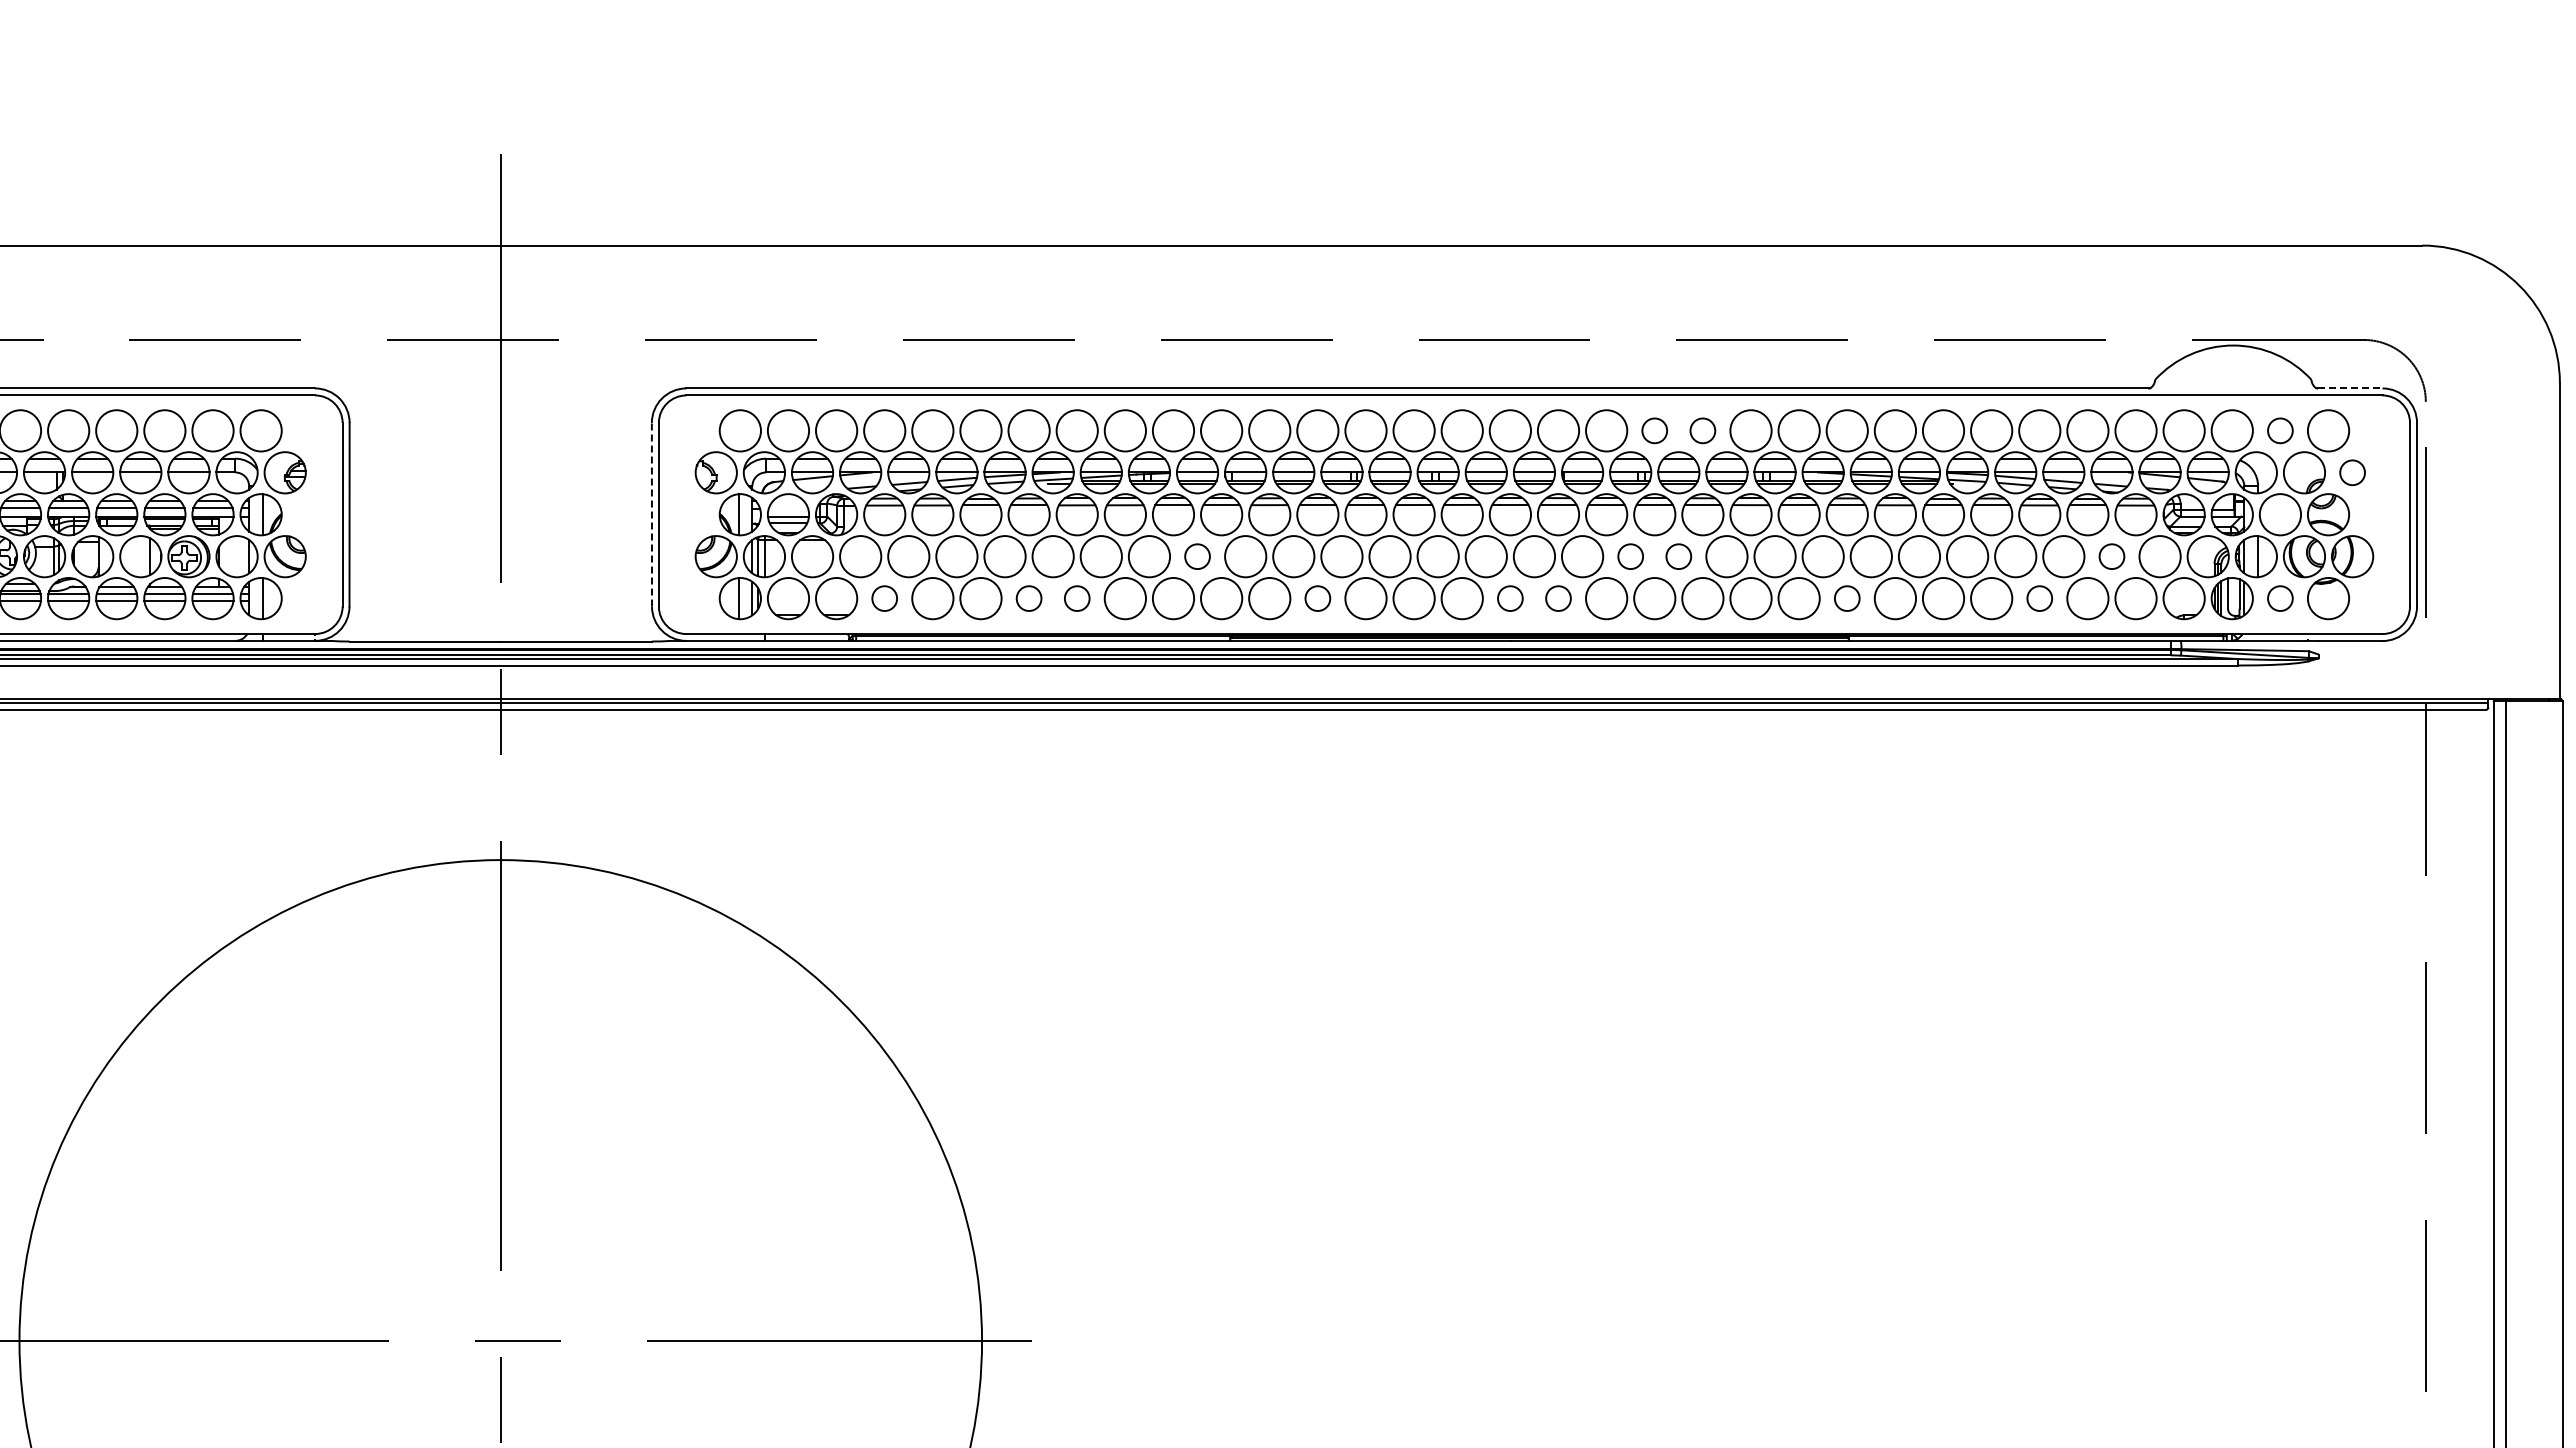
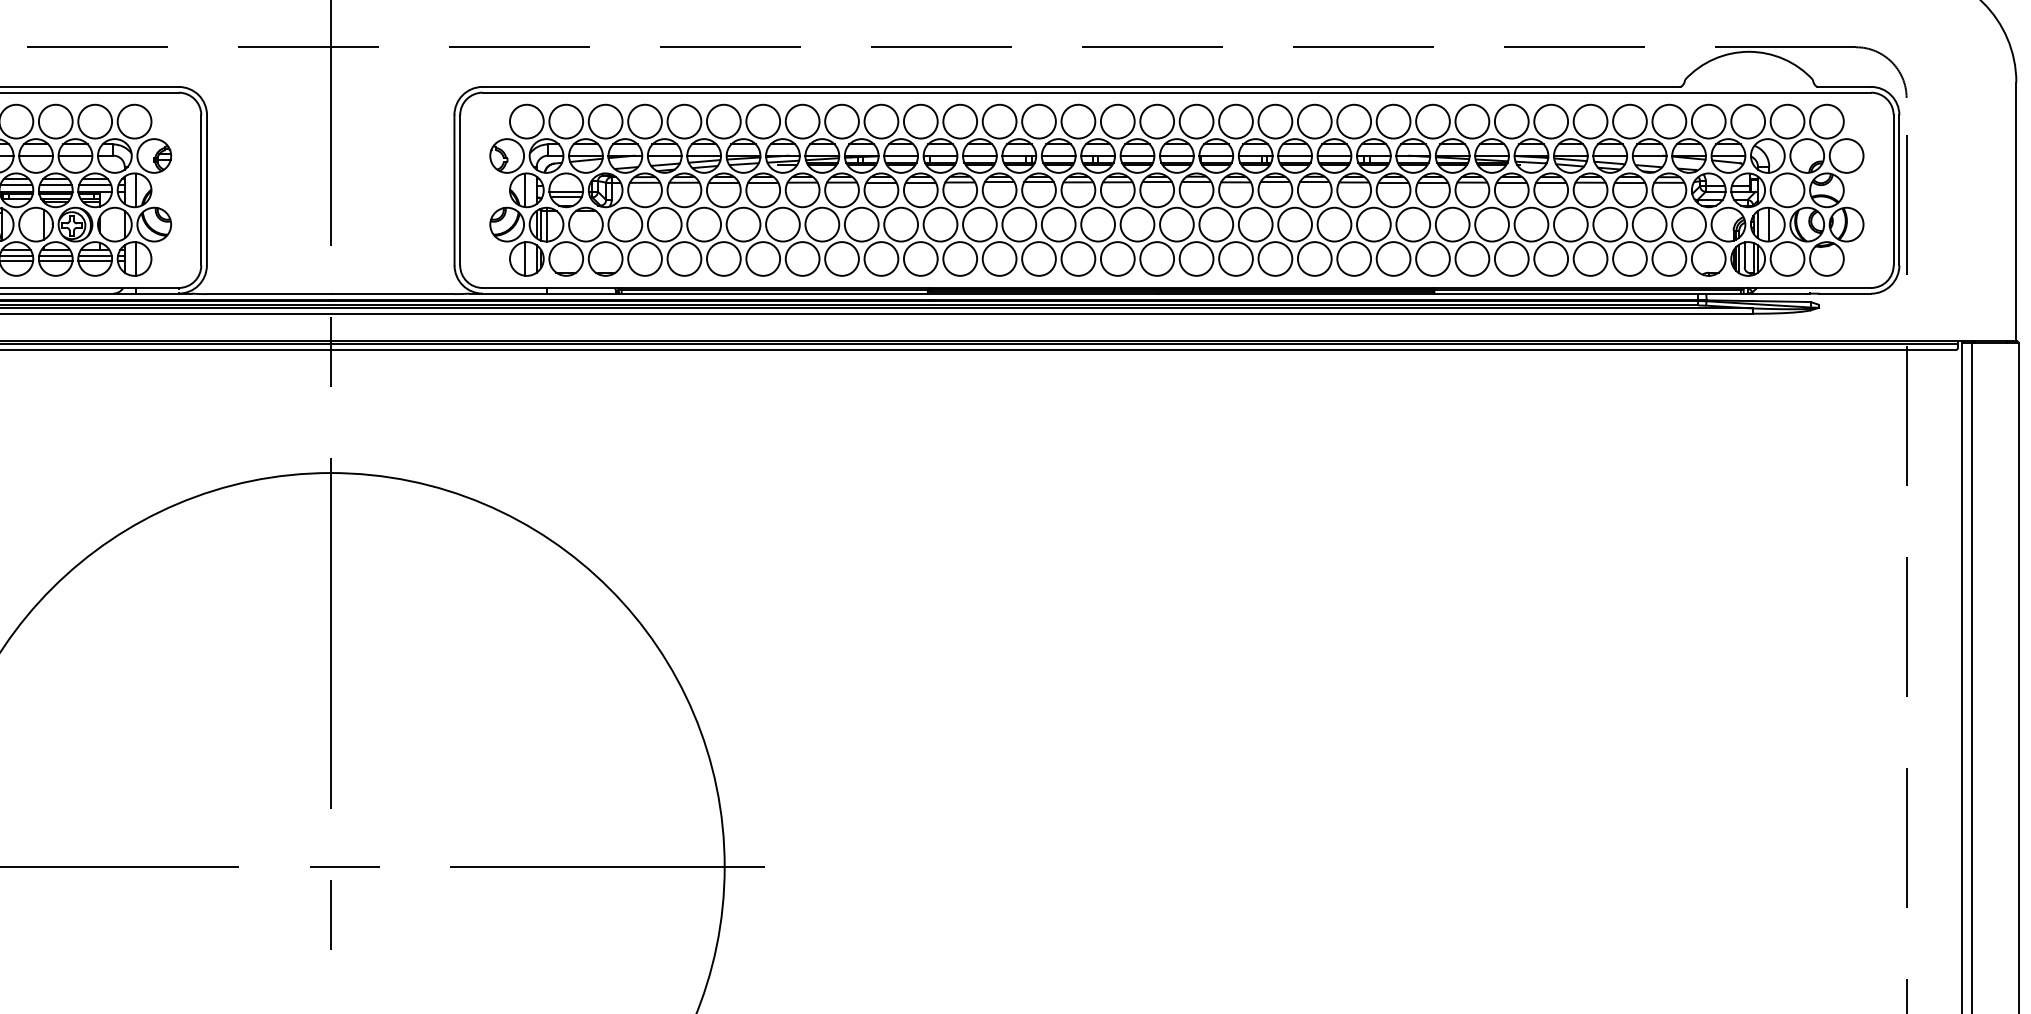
line: (2350, 388) -> (1844, 86), dashed -> solid
circle: (1654, 430) -> (1275, 121), size x1.67
circle: (1702, 430) -> (1314, 121), size x1.67
circle: (2280, 430) -> (1787, 121), size x1.67
circle: (2352, 472) -> (1846, 155), size x1.67
line: (651, 514) -> (454, 190), dashed -> solid
circle: (1197, 556) -> (901, 224), size x1.67
circle: (1630, 556) -> (1255, 224), size x1.67
circle: (1678, 556) -> (1294, 224), size x1.67
circle: (2111, 556) -> (1649, 224), size x1.67
circle: (884, 598) -> (644, 258), size x1.67
circle: (1028, 598) -> (762, 258), size x1.67
circle: (1076, 598) -> (802, 258), size x1.67
circle: (1317, 598) -> (999, 258), size x1.67
circle: (1510, 598) -> (1157, 258), size x1.67
circle: (1558, 598) -> (1196, 258), size x1.67
circle: (1846, 598) -> (1432, 258), size x1.67
circle: (2039, 598) -> (1590, 258), size x1.67
circle: (2280, 598) -> (1787, 258), size x1.67

